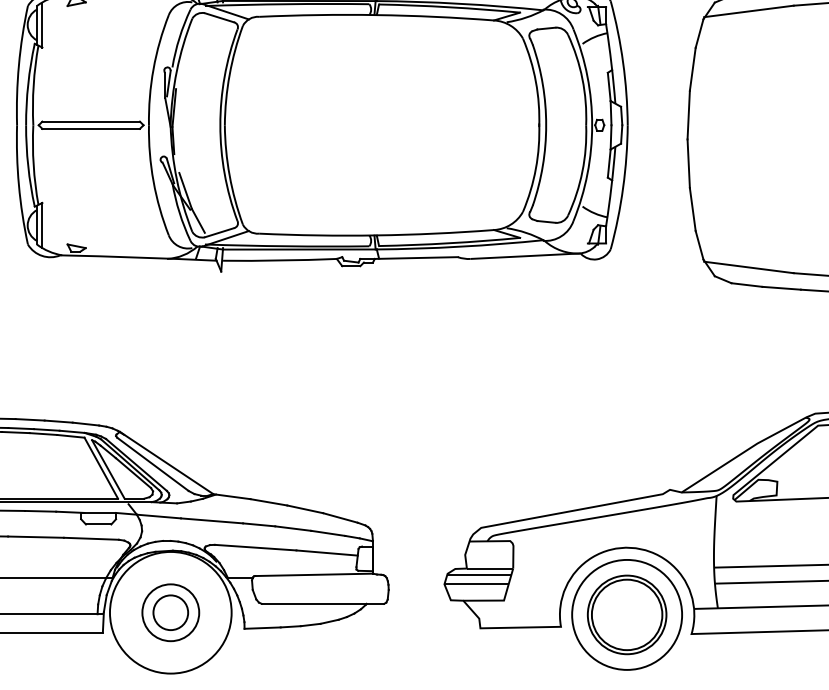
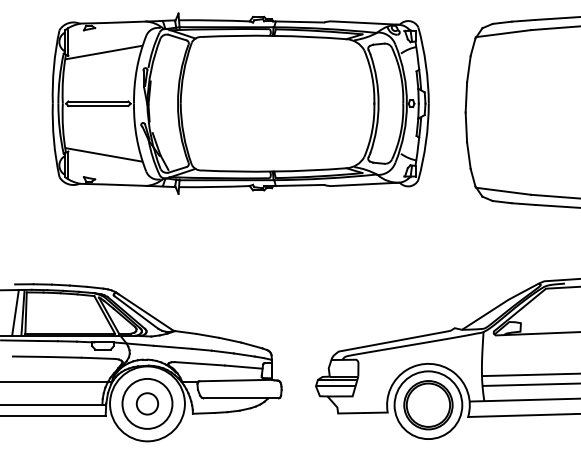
line: (99, 42) -> (103, 52), added
line: (99, 207) -> (103, 154), added
circle: (170, 612) -> (147, 403), size x1.43

